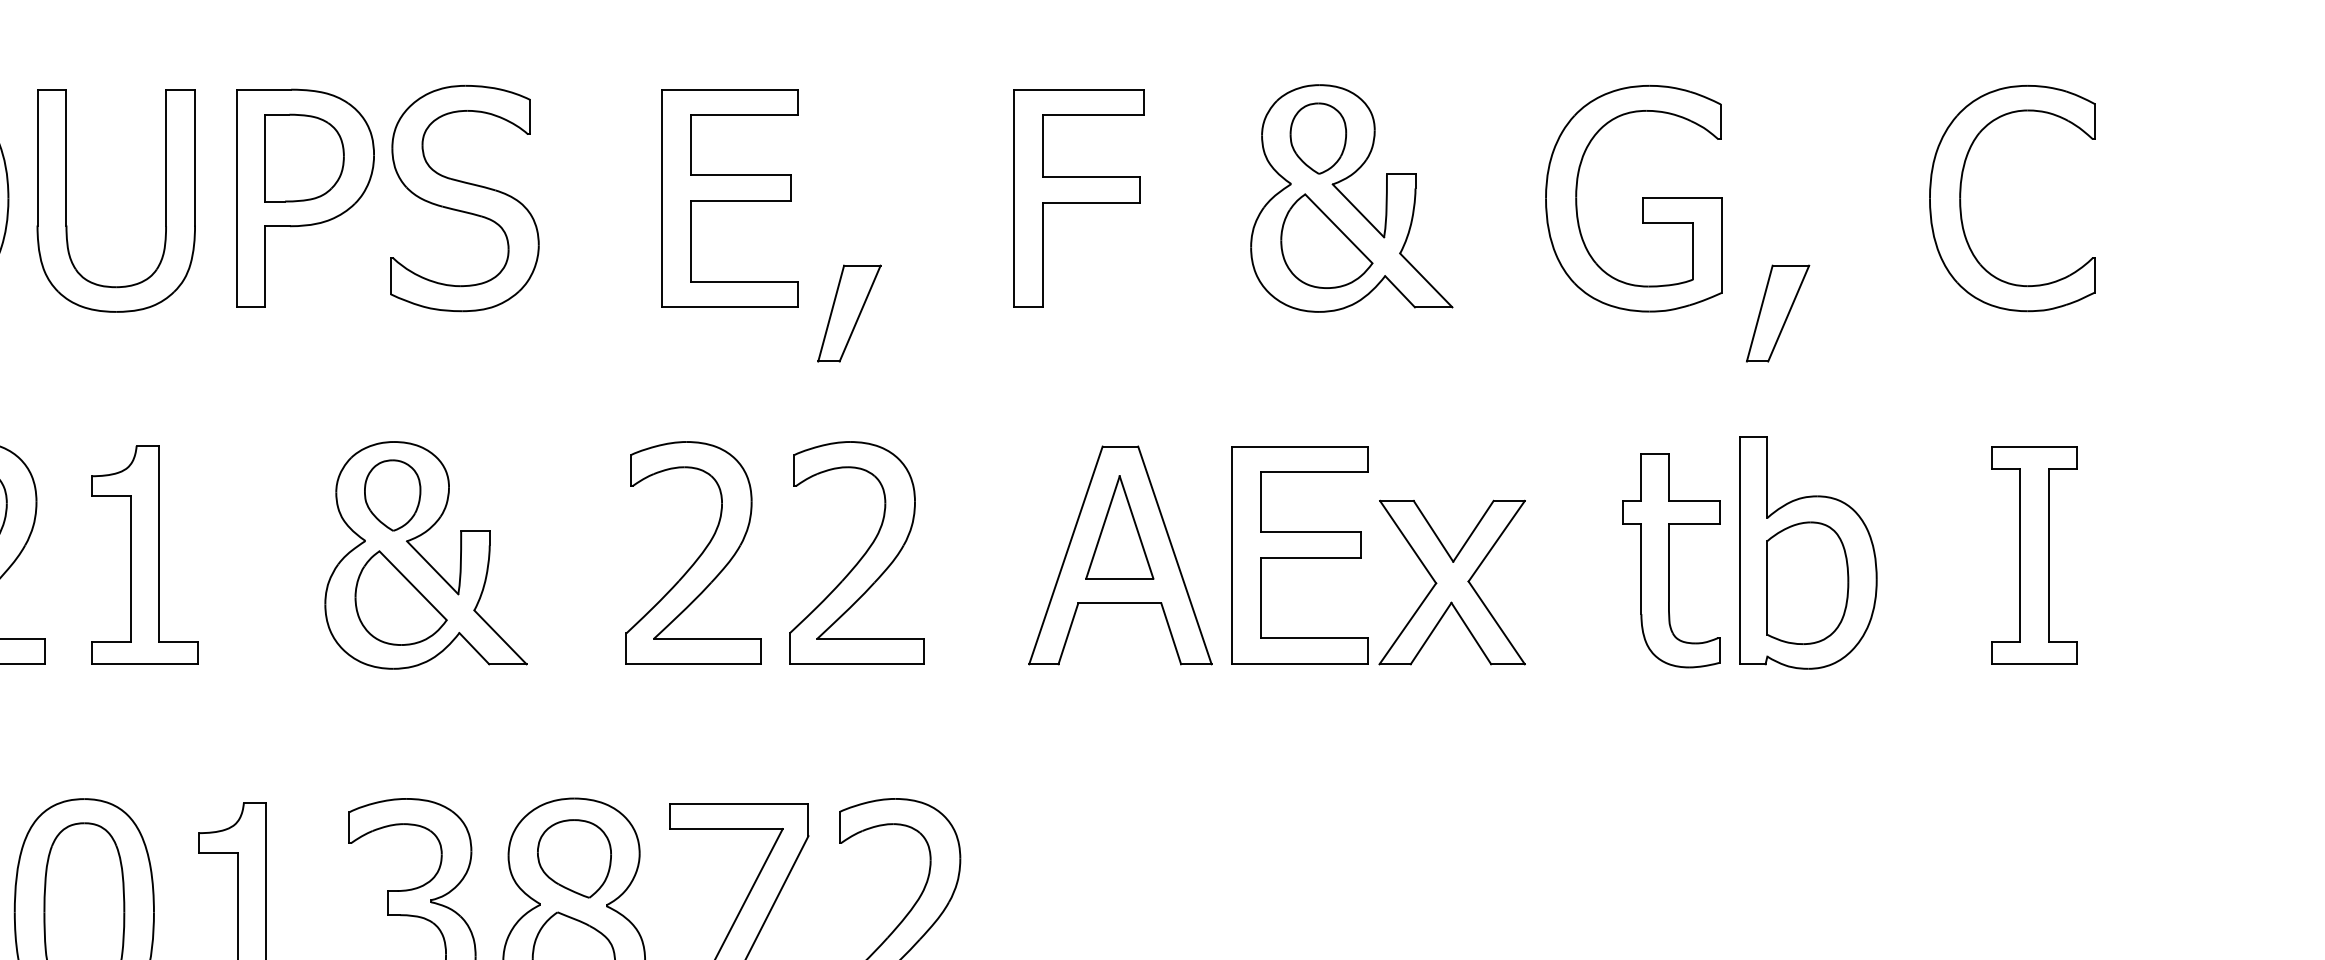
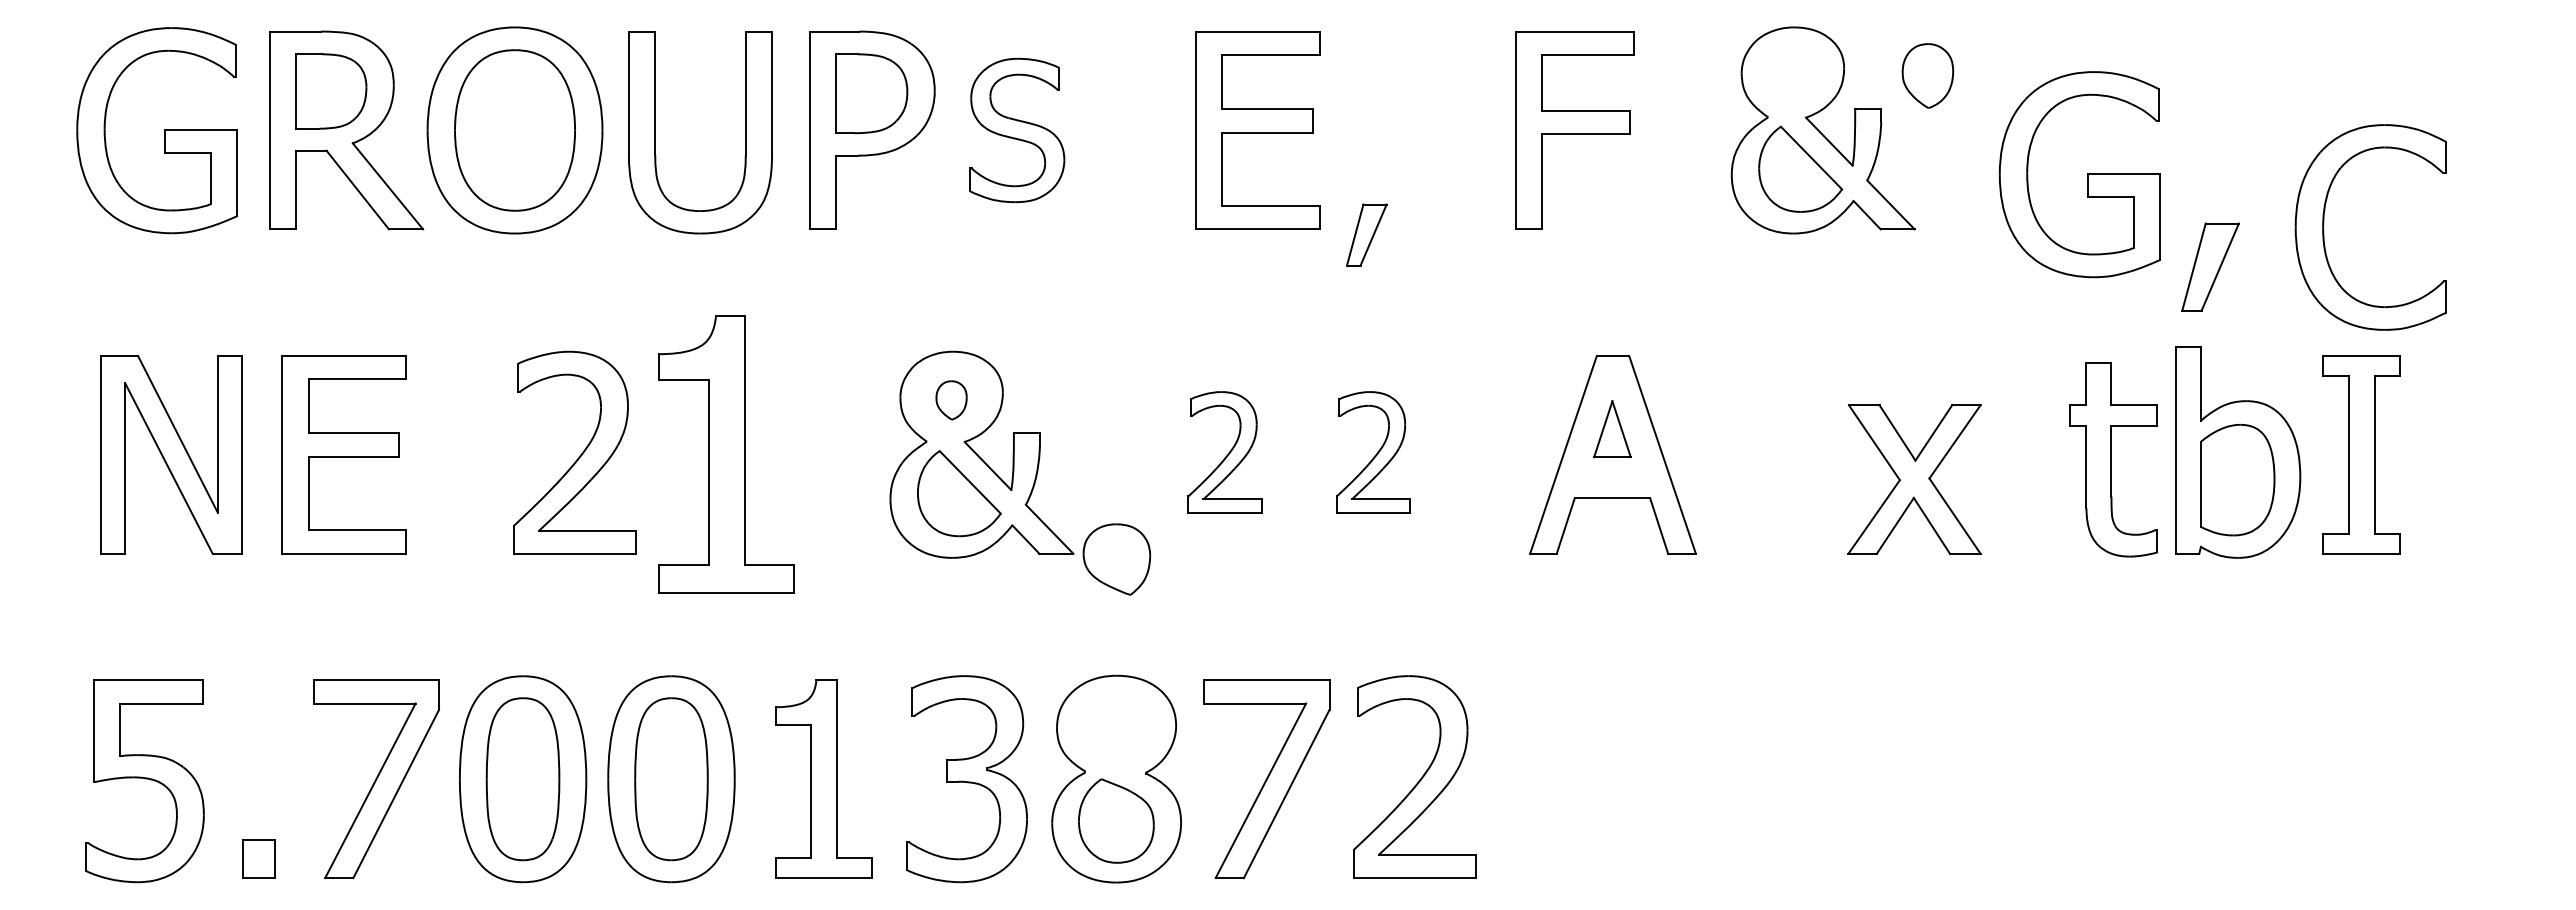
part: (1317, 138) -> (1927, 75), moved
part: (465, 198) -> (1017, 130), size x0.7
part: (1642, 198) -> (2087, 174), moved
part: (1961, 201) -> (2324, 230), moved
part: (849, 312) -> (1366, 234), size x0.7
part: (1777, 312) -> (2210, 266), moved
part: (392, 495) -> (951, 400), size x0.6
part: (1119, 526) -> (1612, 428), size x0.6
part: (692, 552) -> (1224, 452), size x0.6
part: (856, 552) -> (1373, 452), size x0.6
part: (144, 555) -> (726, 454), size x1.4
part: (1300, 555) -> (1776, 454), removed
part: (2034, 555) -> (2361, 454), moved
part: (574, 858) -> (1116, 559), moved

